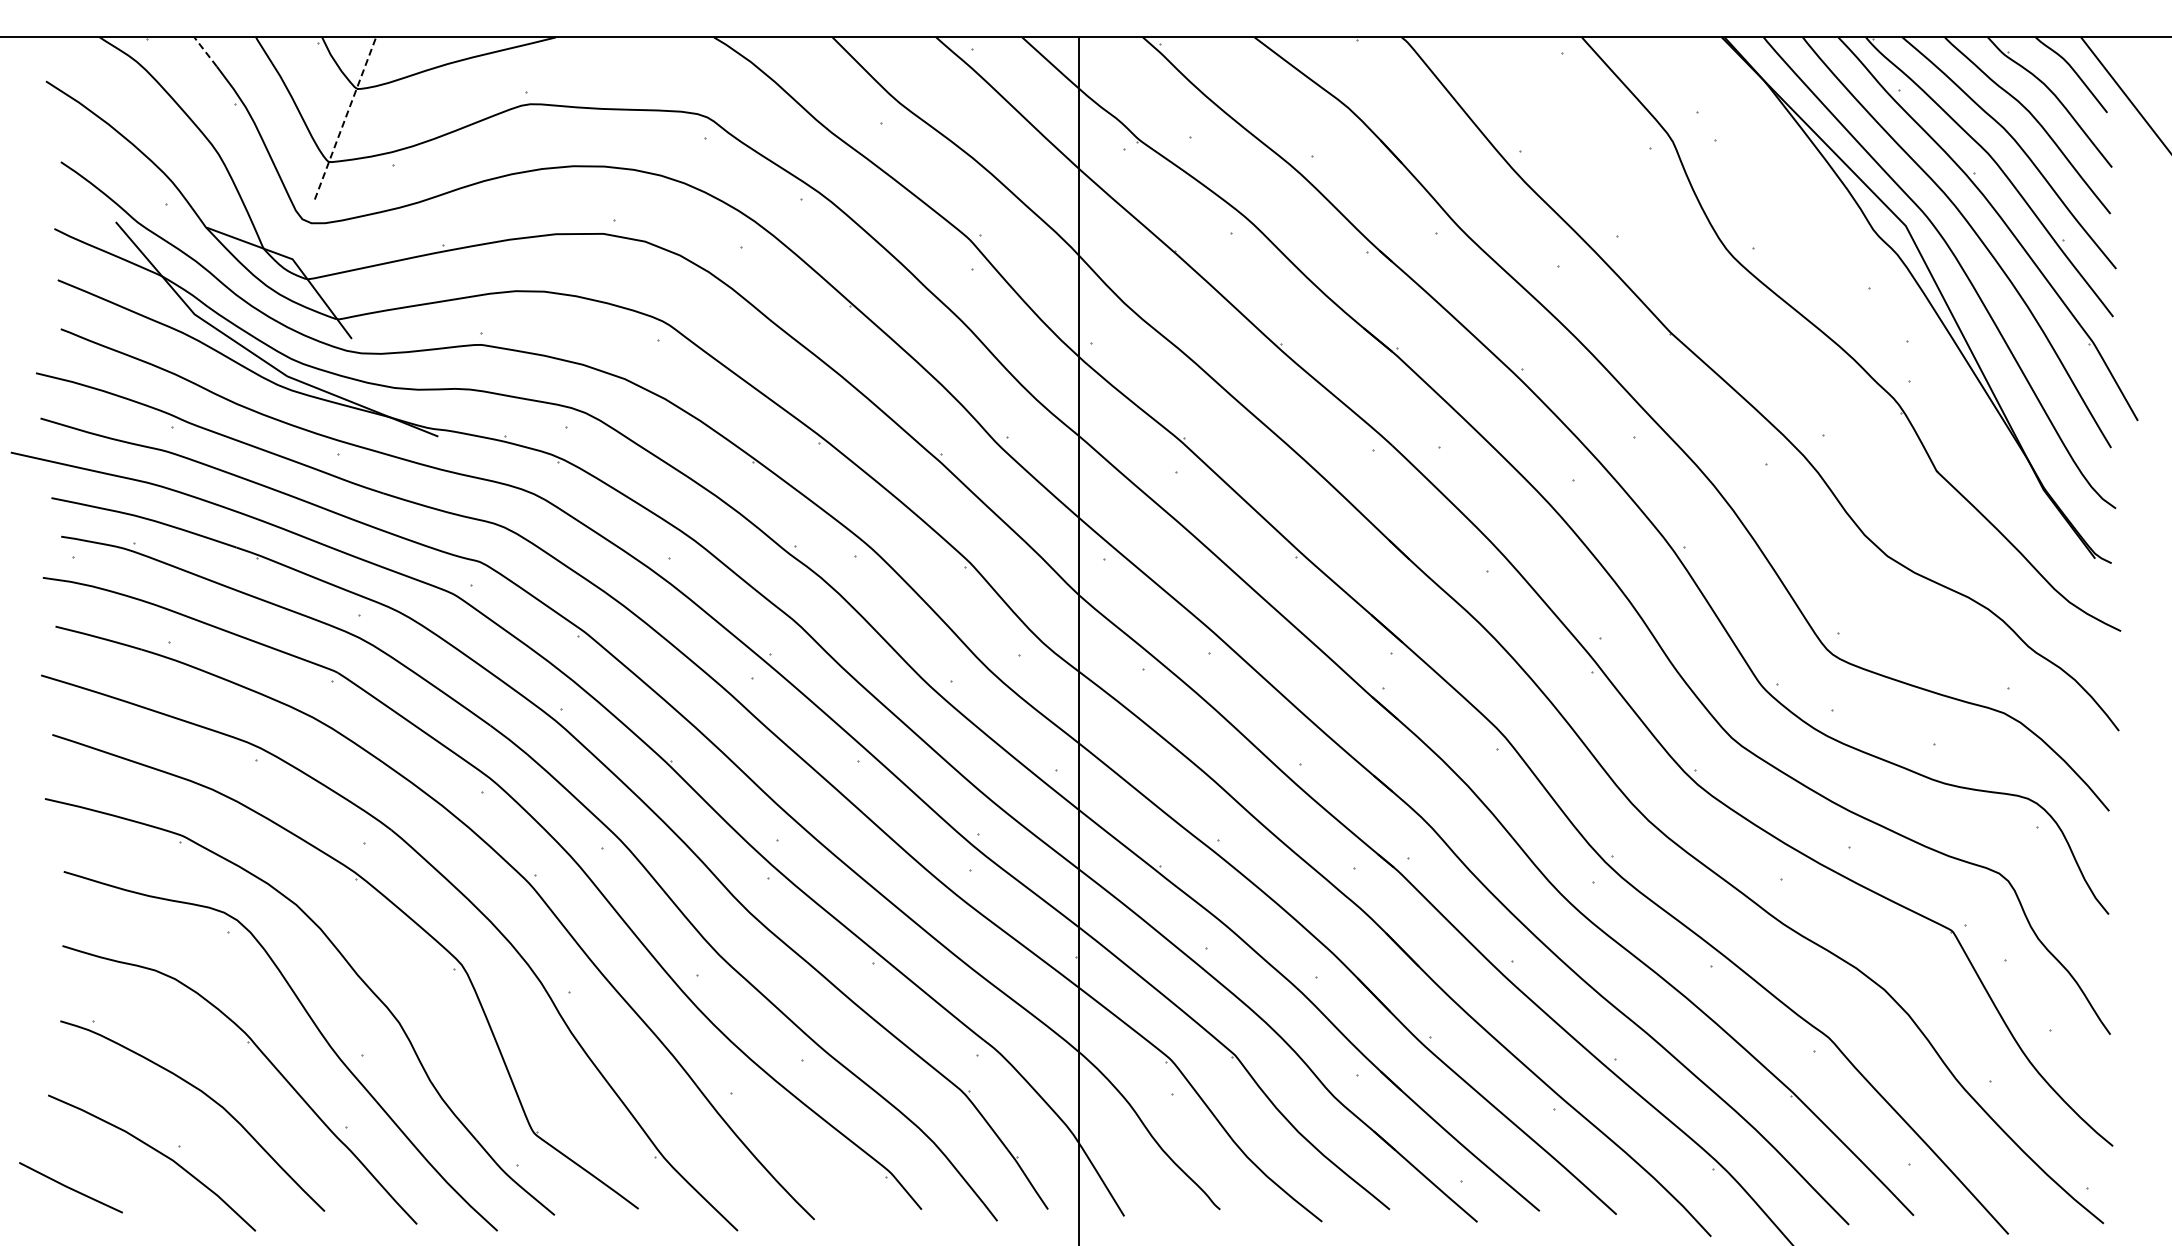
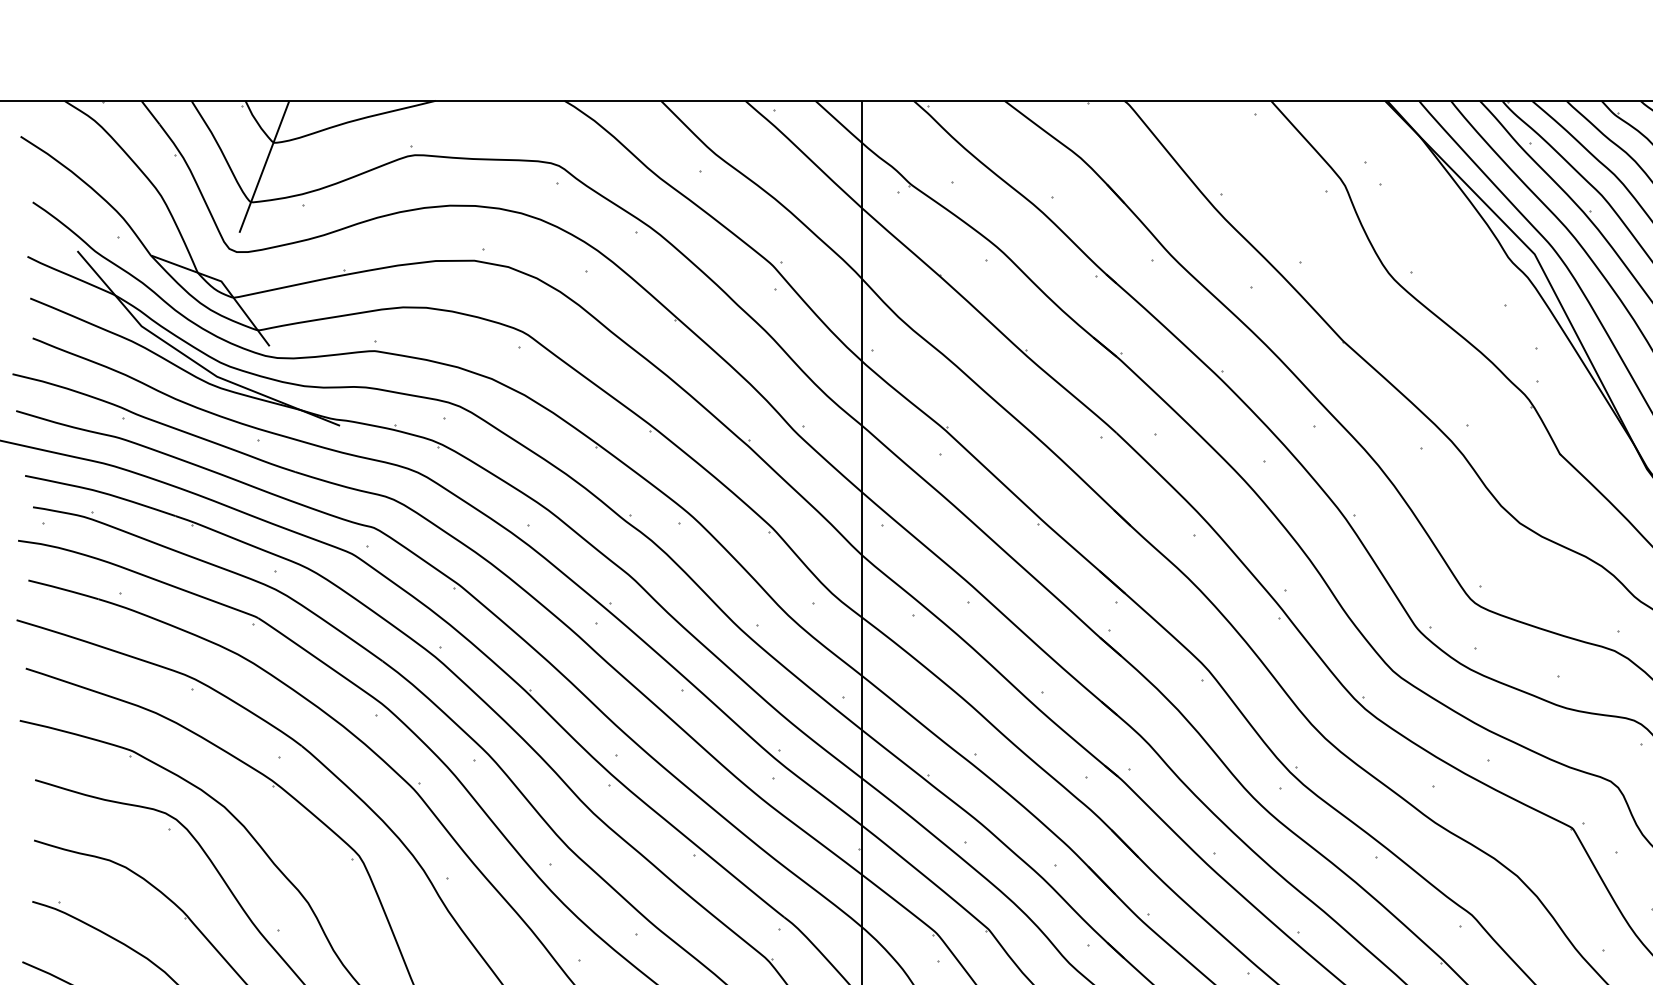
line: (204, 50) -> (149, 111), dashed -> solid
line: (345, 118) -> (264, 166), dashed -> solid

